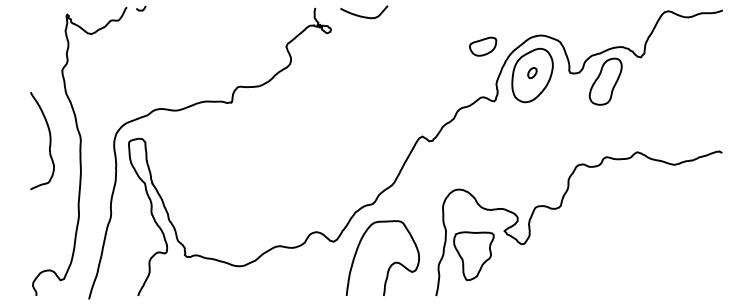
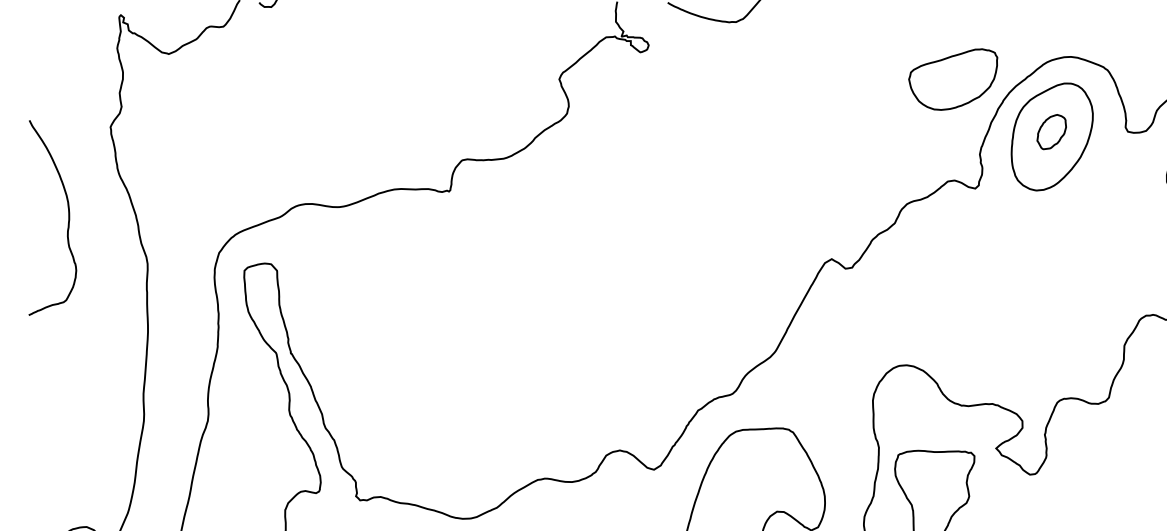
part: (482, 46) -> (952, 78), size x1.67
part: (532, 72) -> (1052, 130), size x1.67
curve: (49, 141) -> (67, 218), moved

